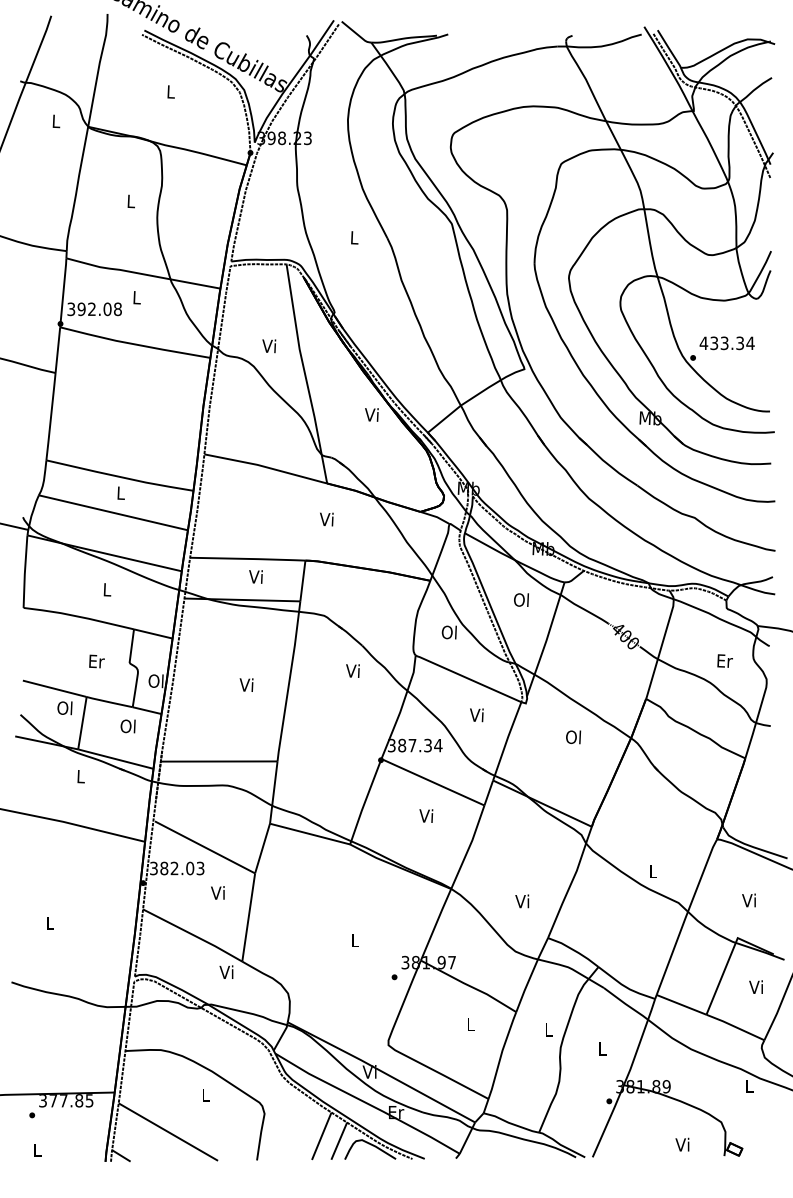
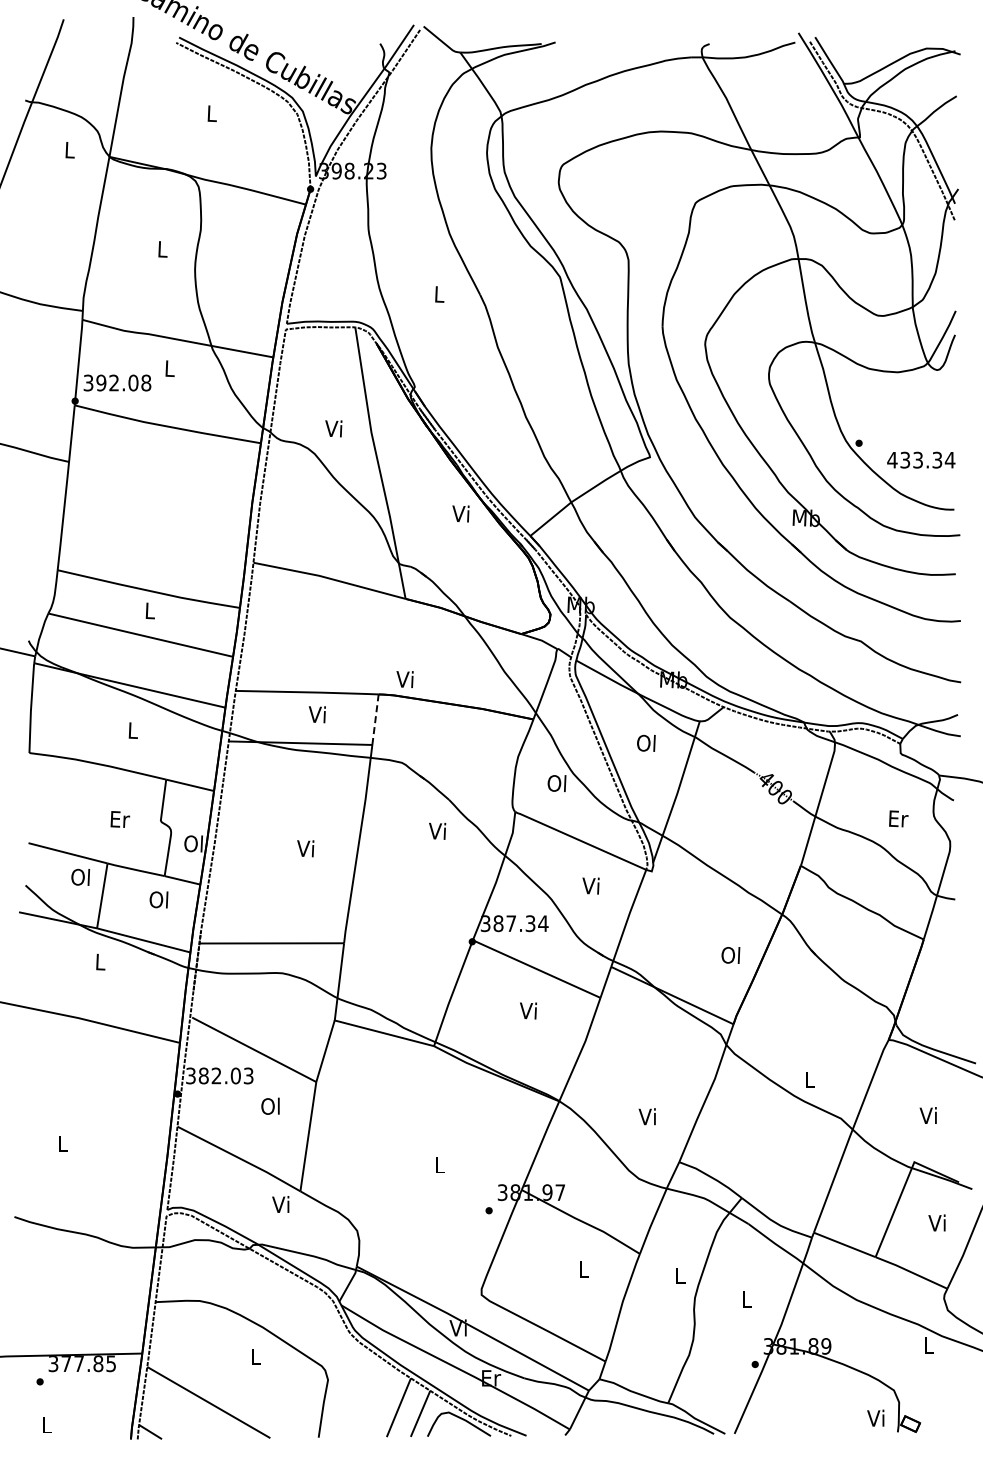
text: (727, 342) -> (921, 459), moved
text: (326, 519) -> (404, 679), moved
line: (302, 580) -> (375, 719), solid -> dashed
text: (573, 737) -> (730, 955), moved
text: (218, 892) -> (270, 1105), Vi -> Ol
text: (682, 1144) -> (875, 1417), moved

